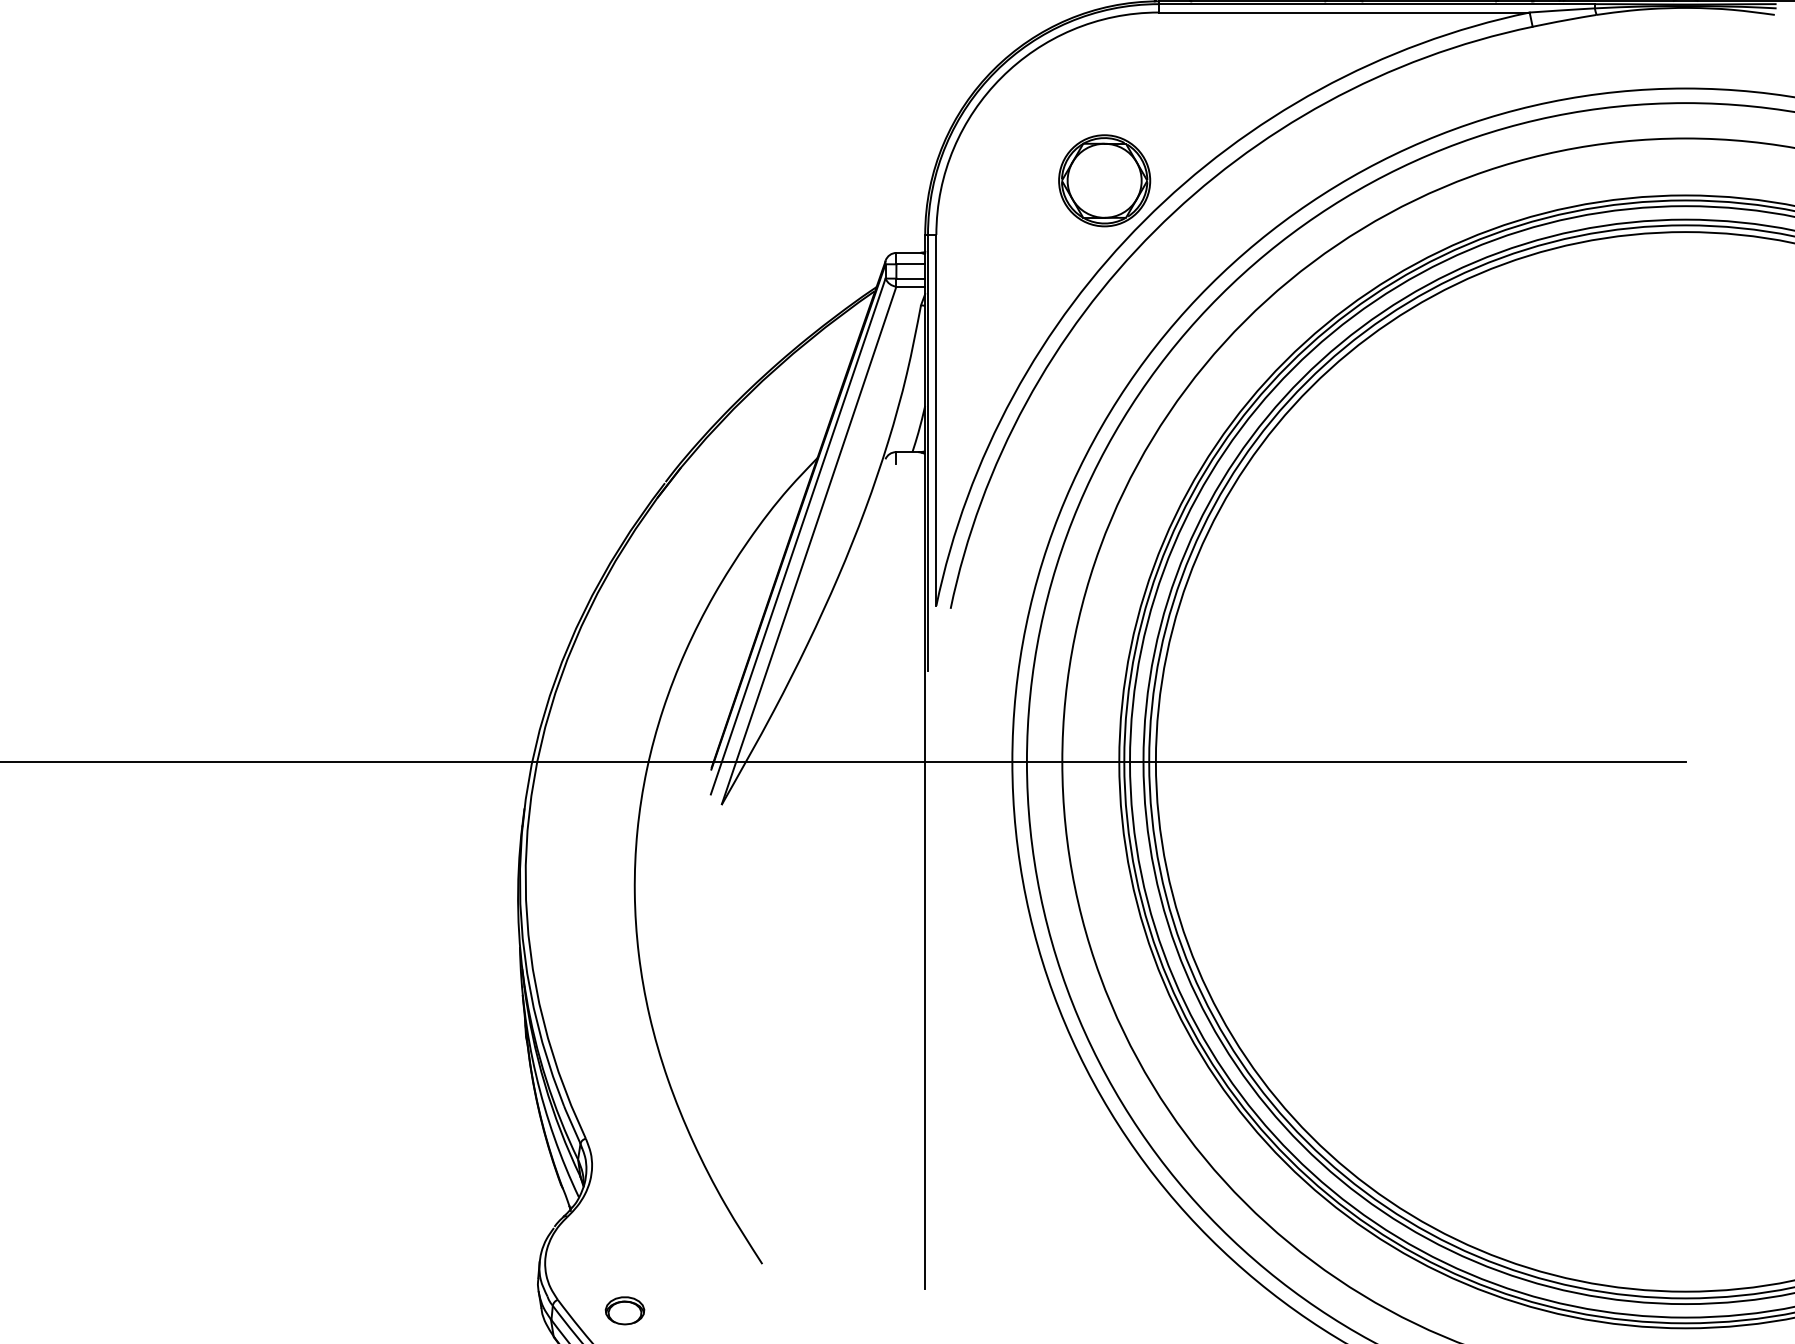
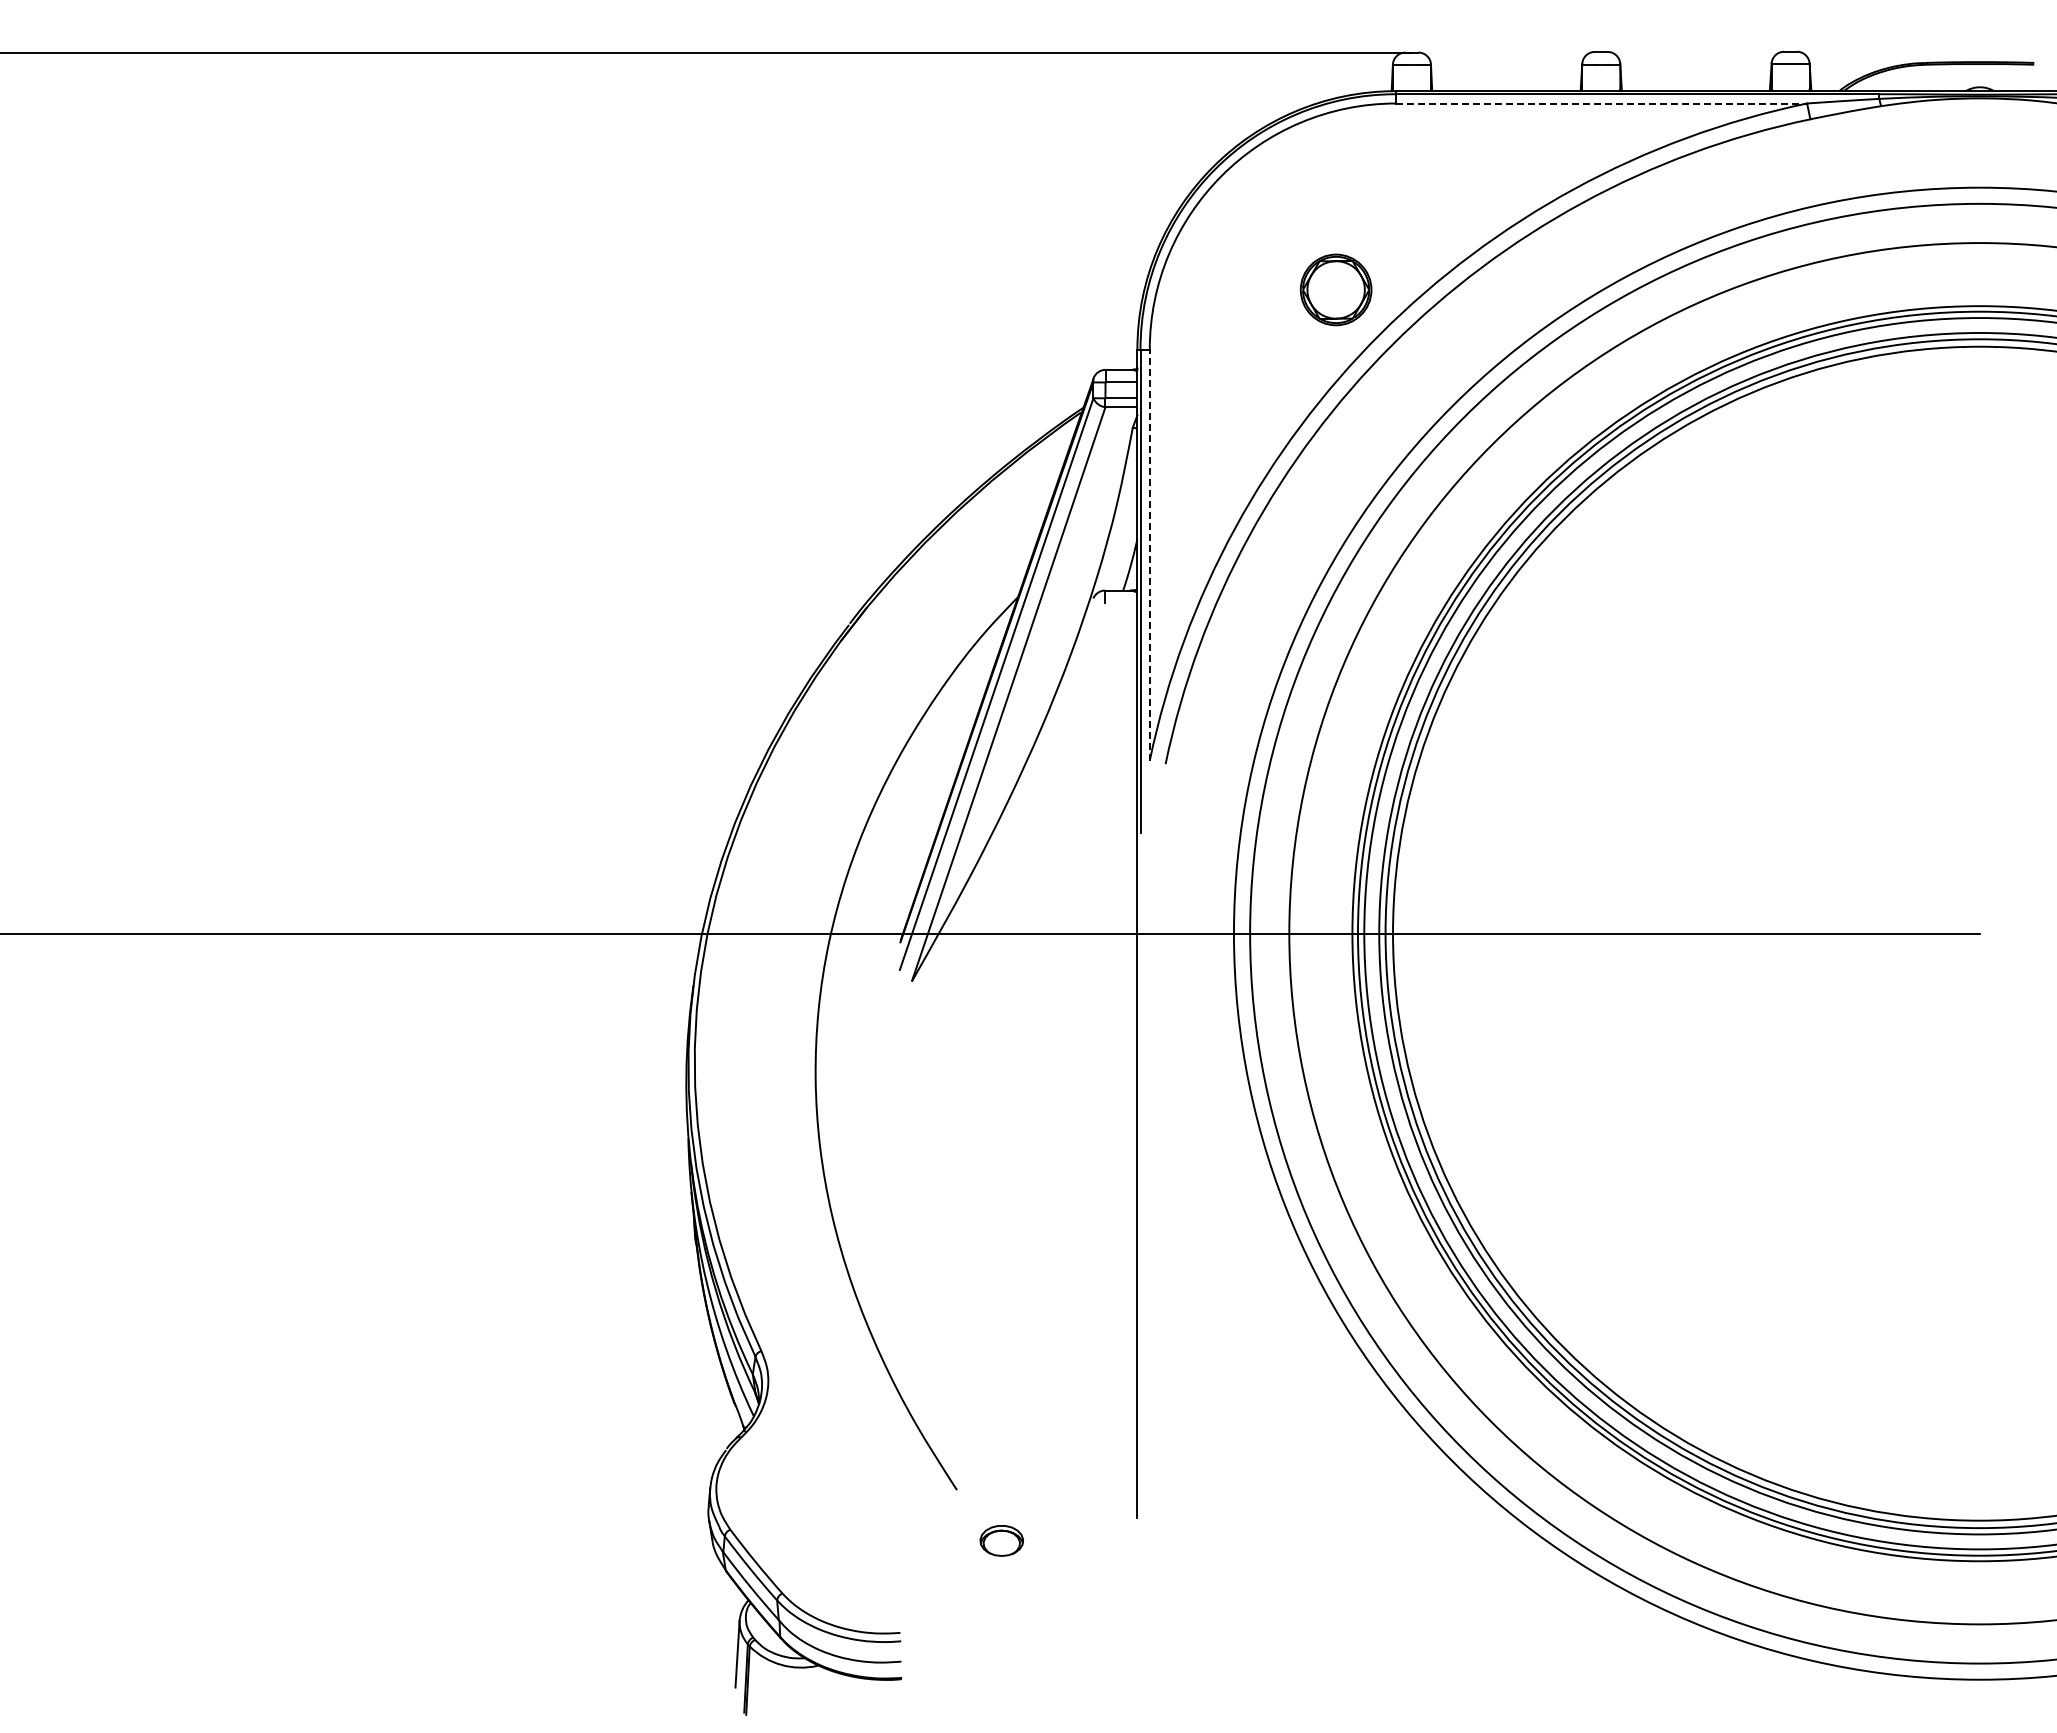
line: (1345, 12) -> (1602, 103), solid -> dashed
part: (1104, 180) -> (1335, 289), size x0.7
line: (936, 419) -> (1149, 554), solid -> dashed
part: (624, 1310) -> (1001, 1540), moved

